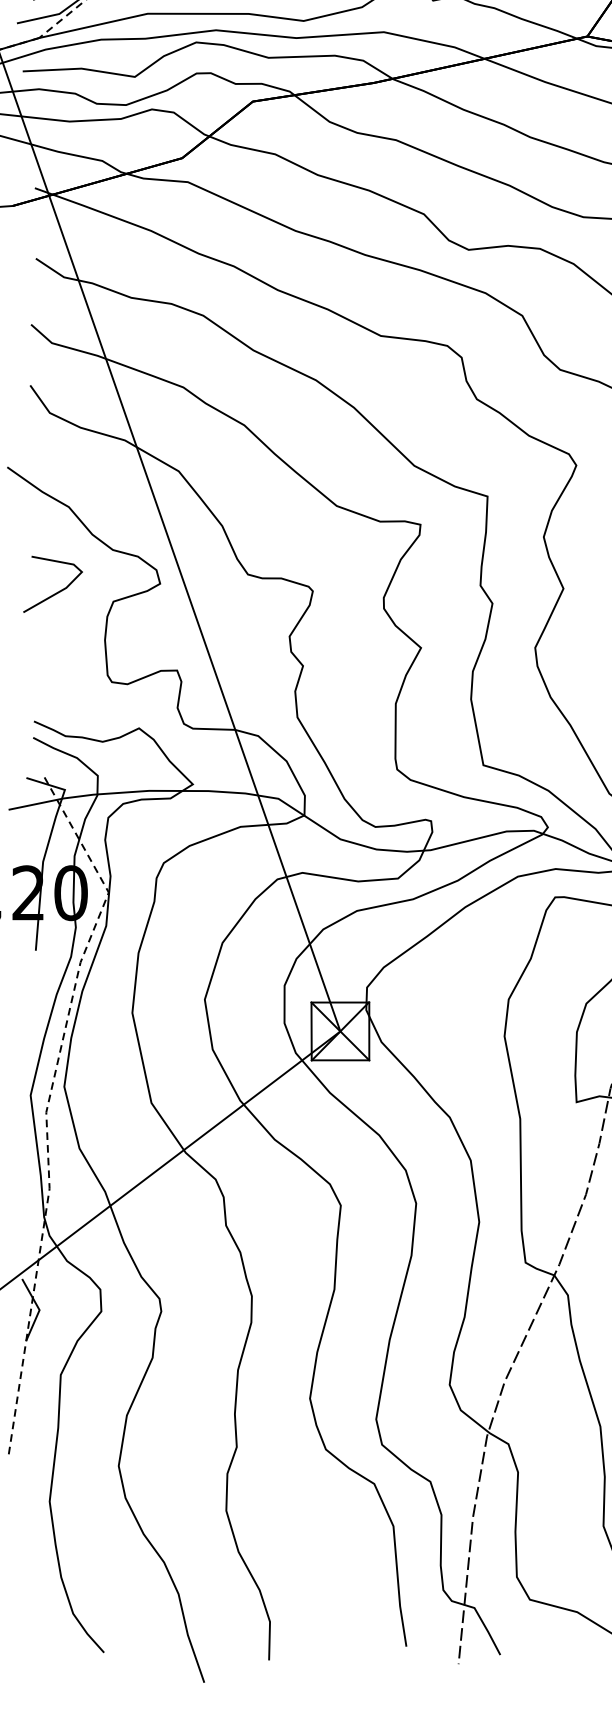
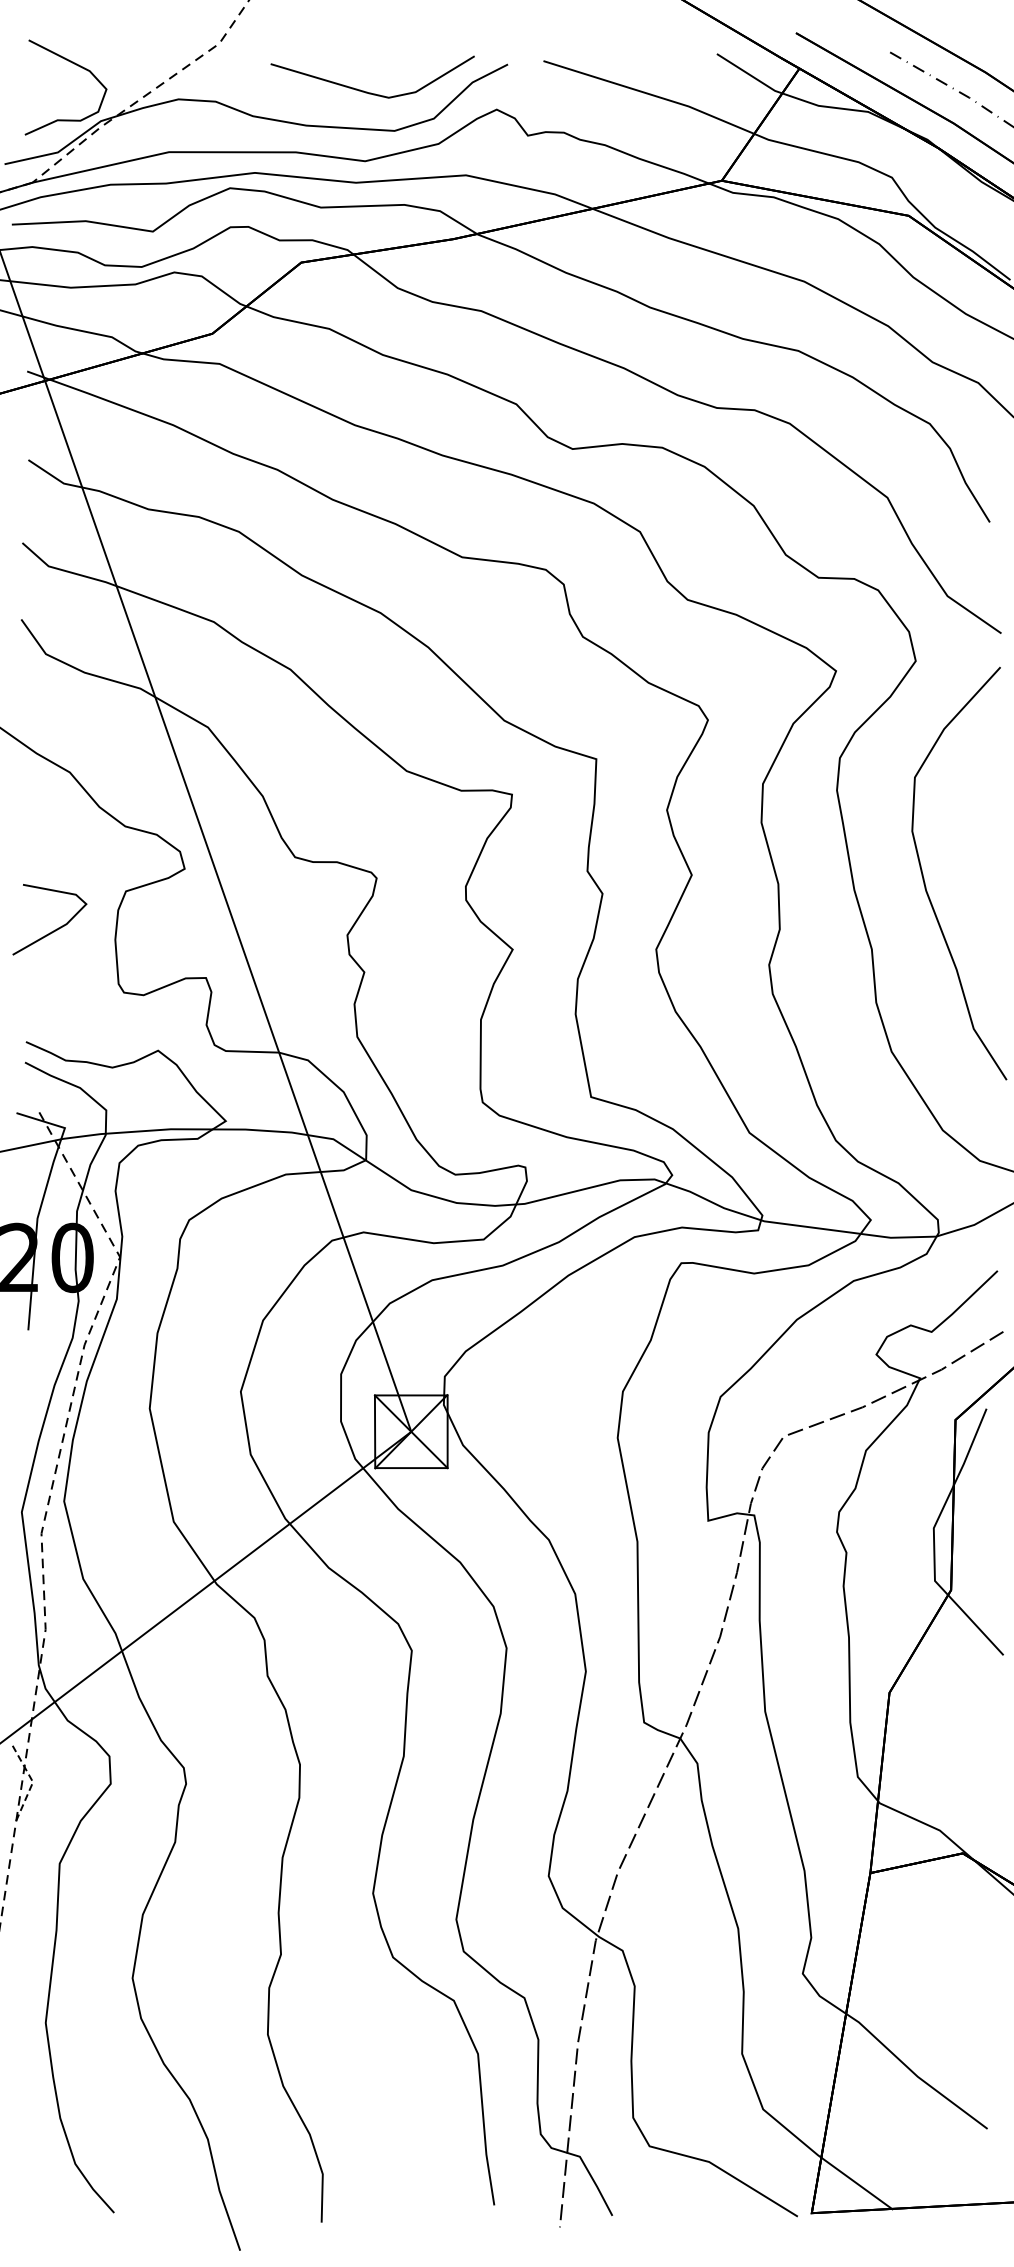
line: (58, 591) -> (56, 928), moved
line: (39, 1309) -> (32, 1781), solid -> dashed

